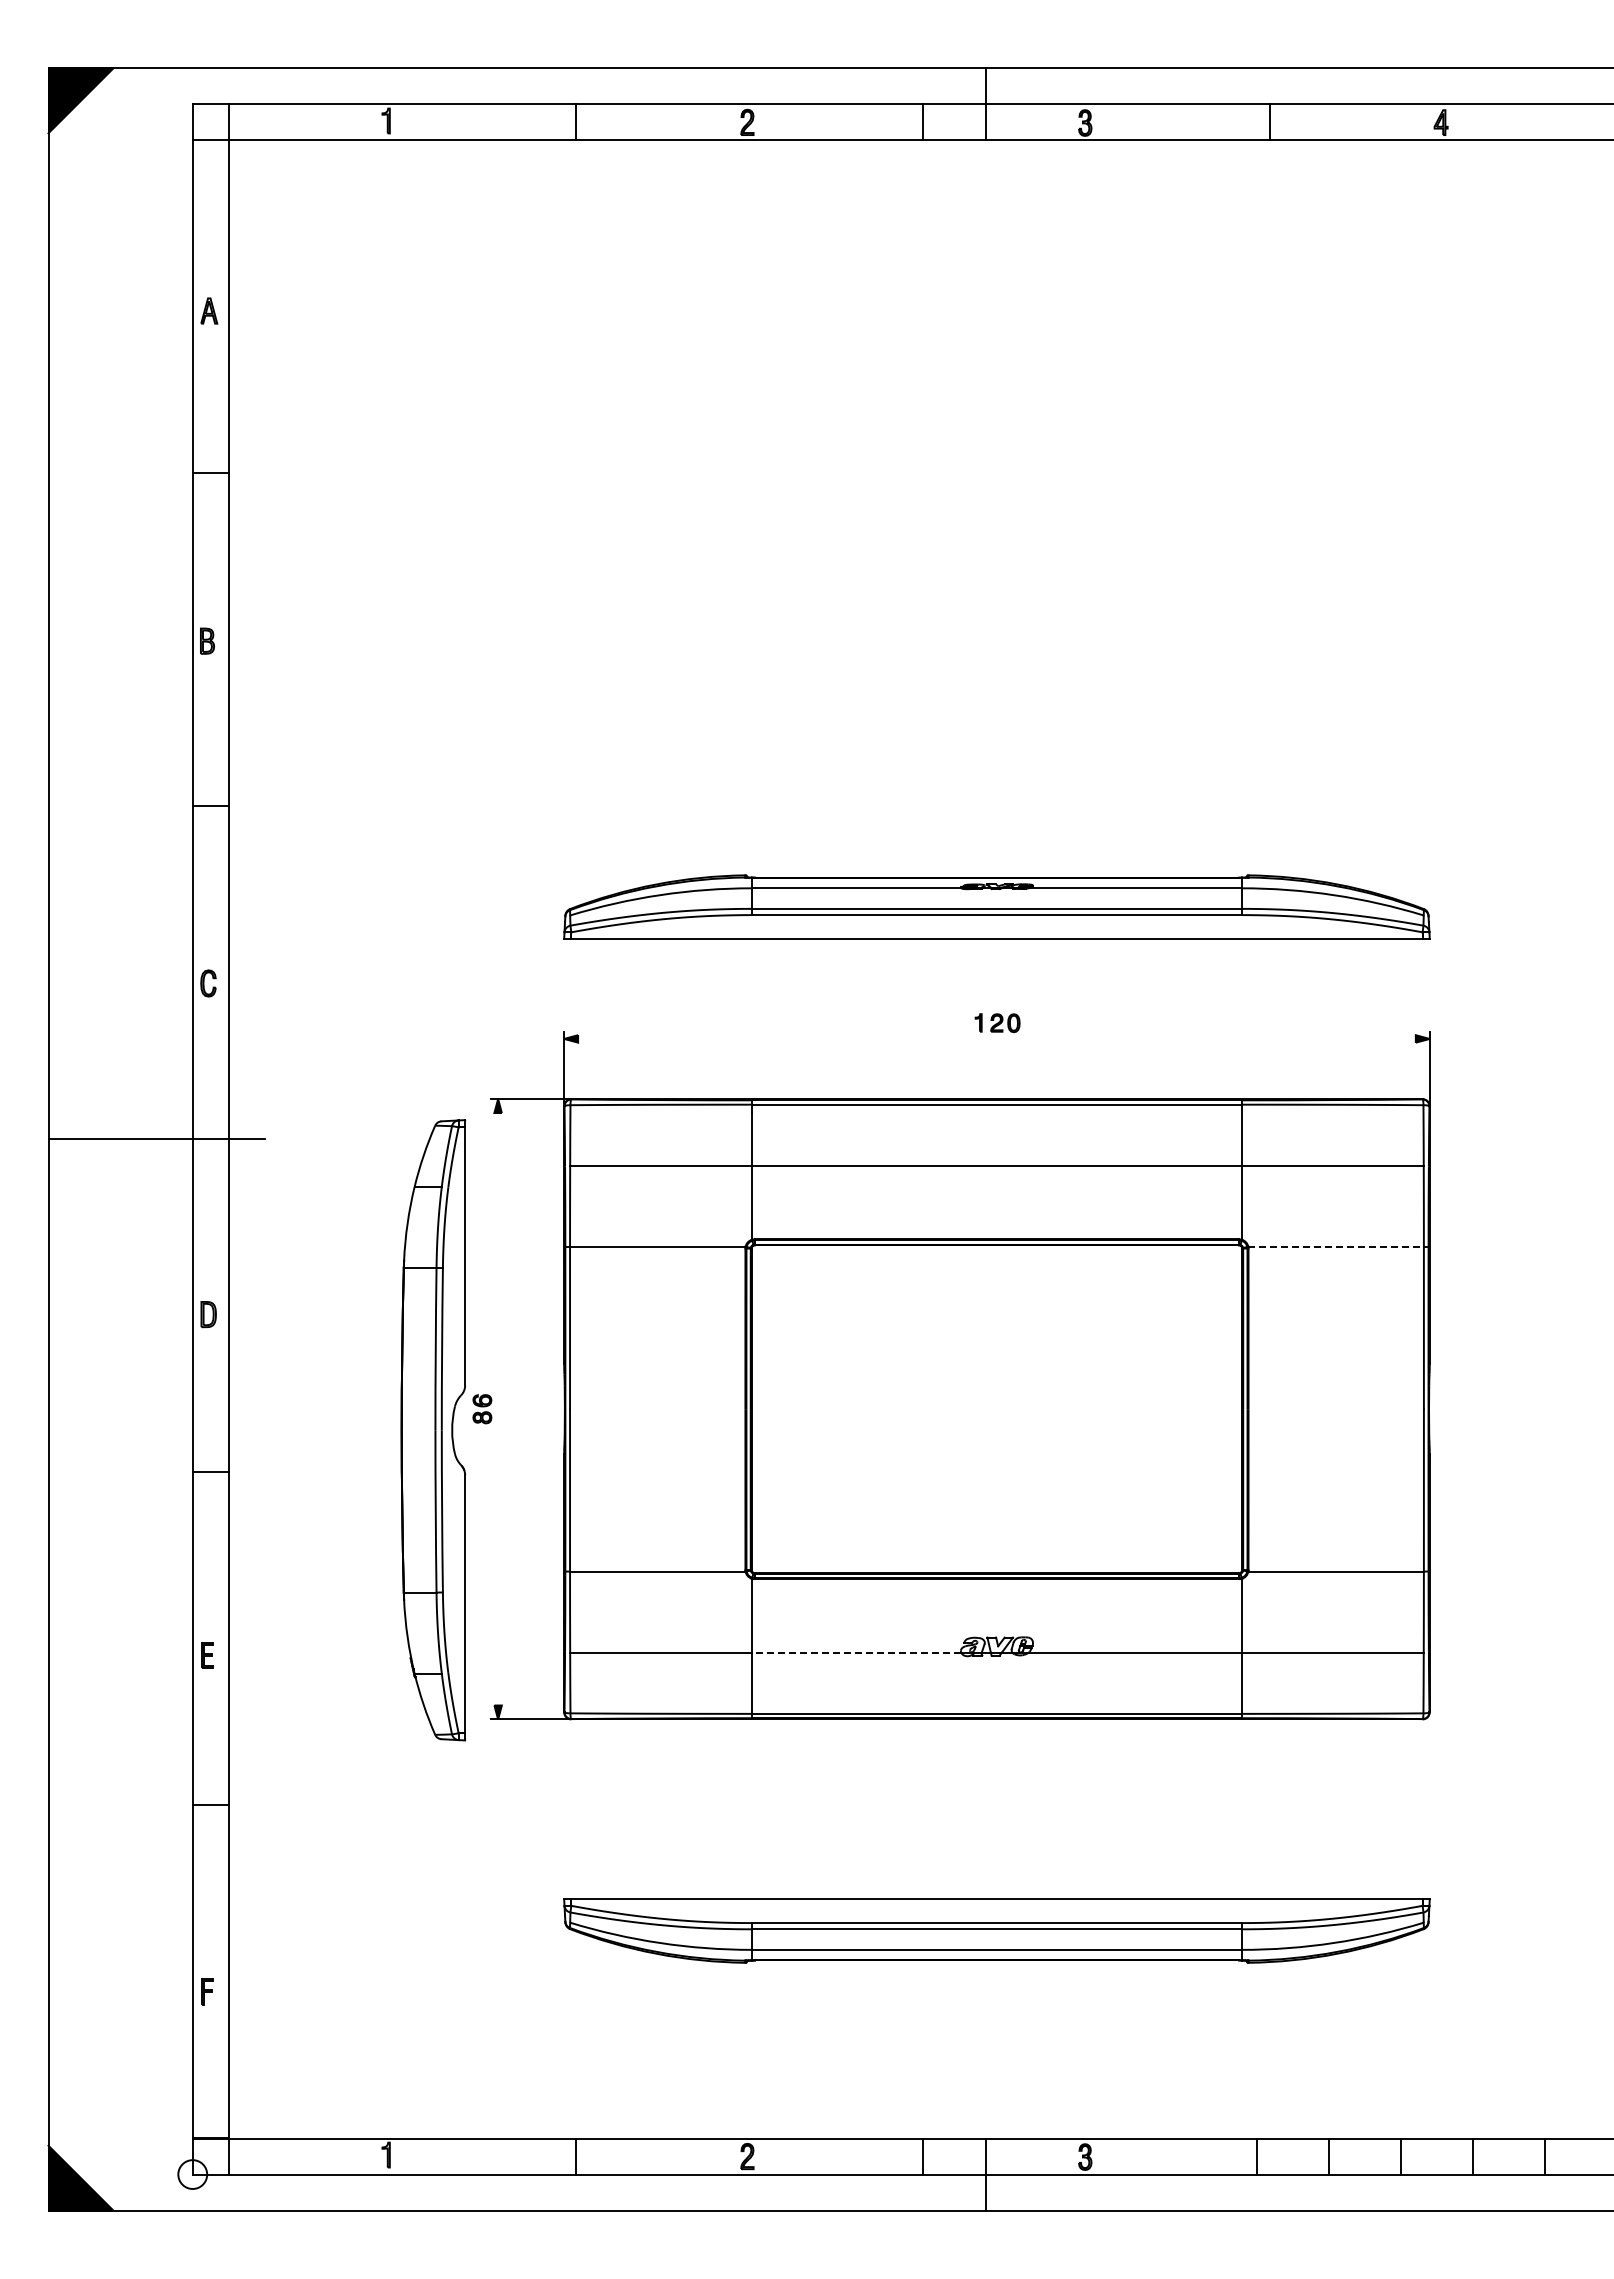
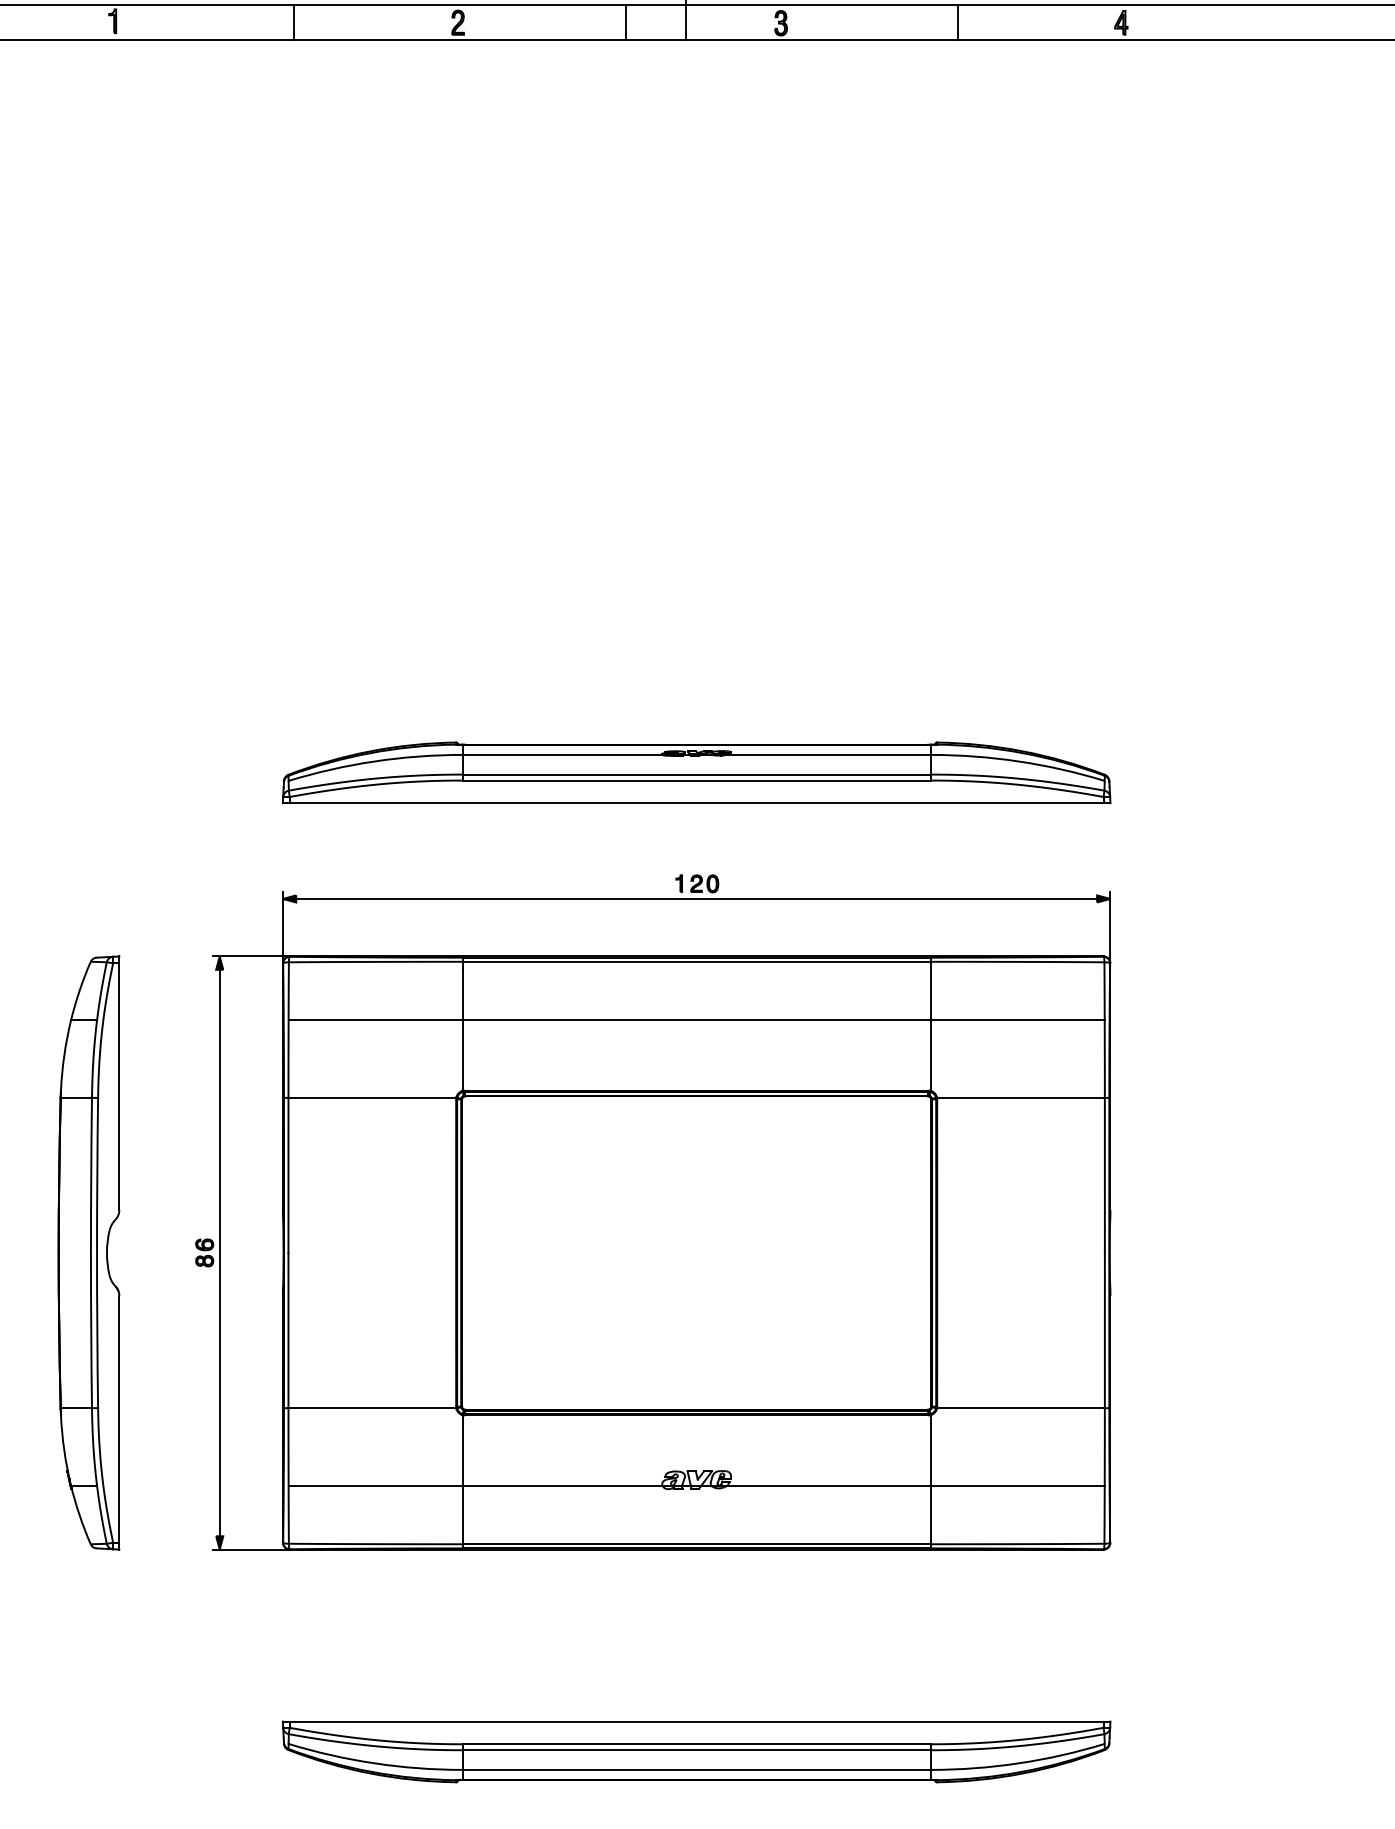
line: (996, 1038) -> (696, 898), added
line: (1336, 1246) -> (1021, 1097), dashed -> solid
line: (498, 1409) -> (220, 1253), added
part: (433, 1430) -> (89, 1253), moved
line: (856, 1652) -> (562, 1485), dashed -> solid

